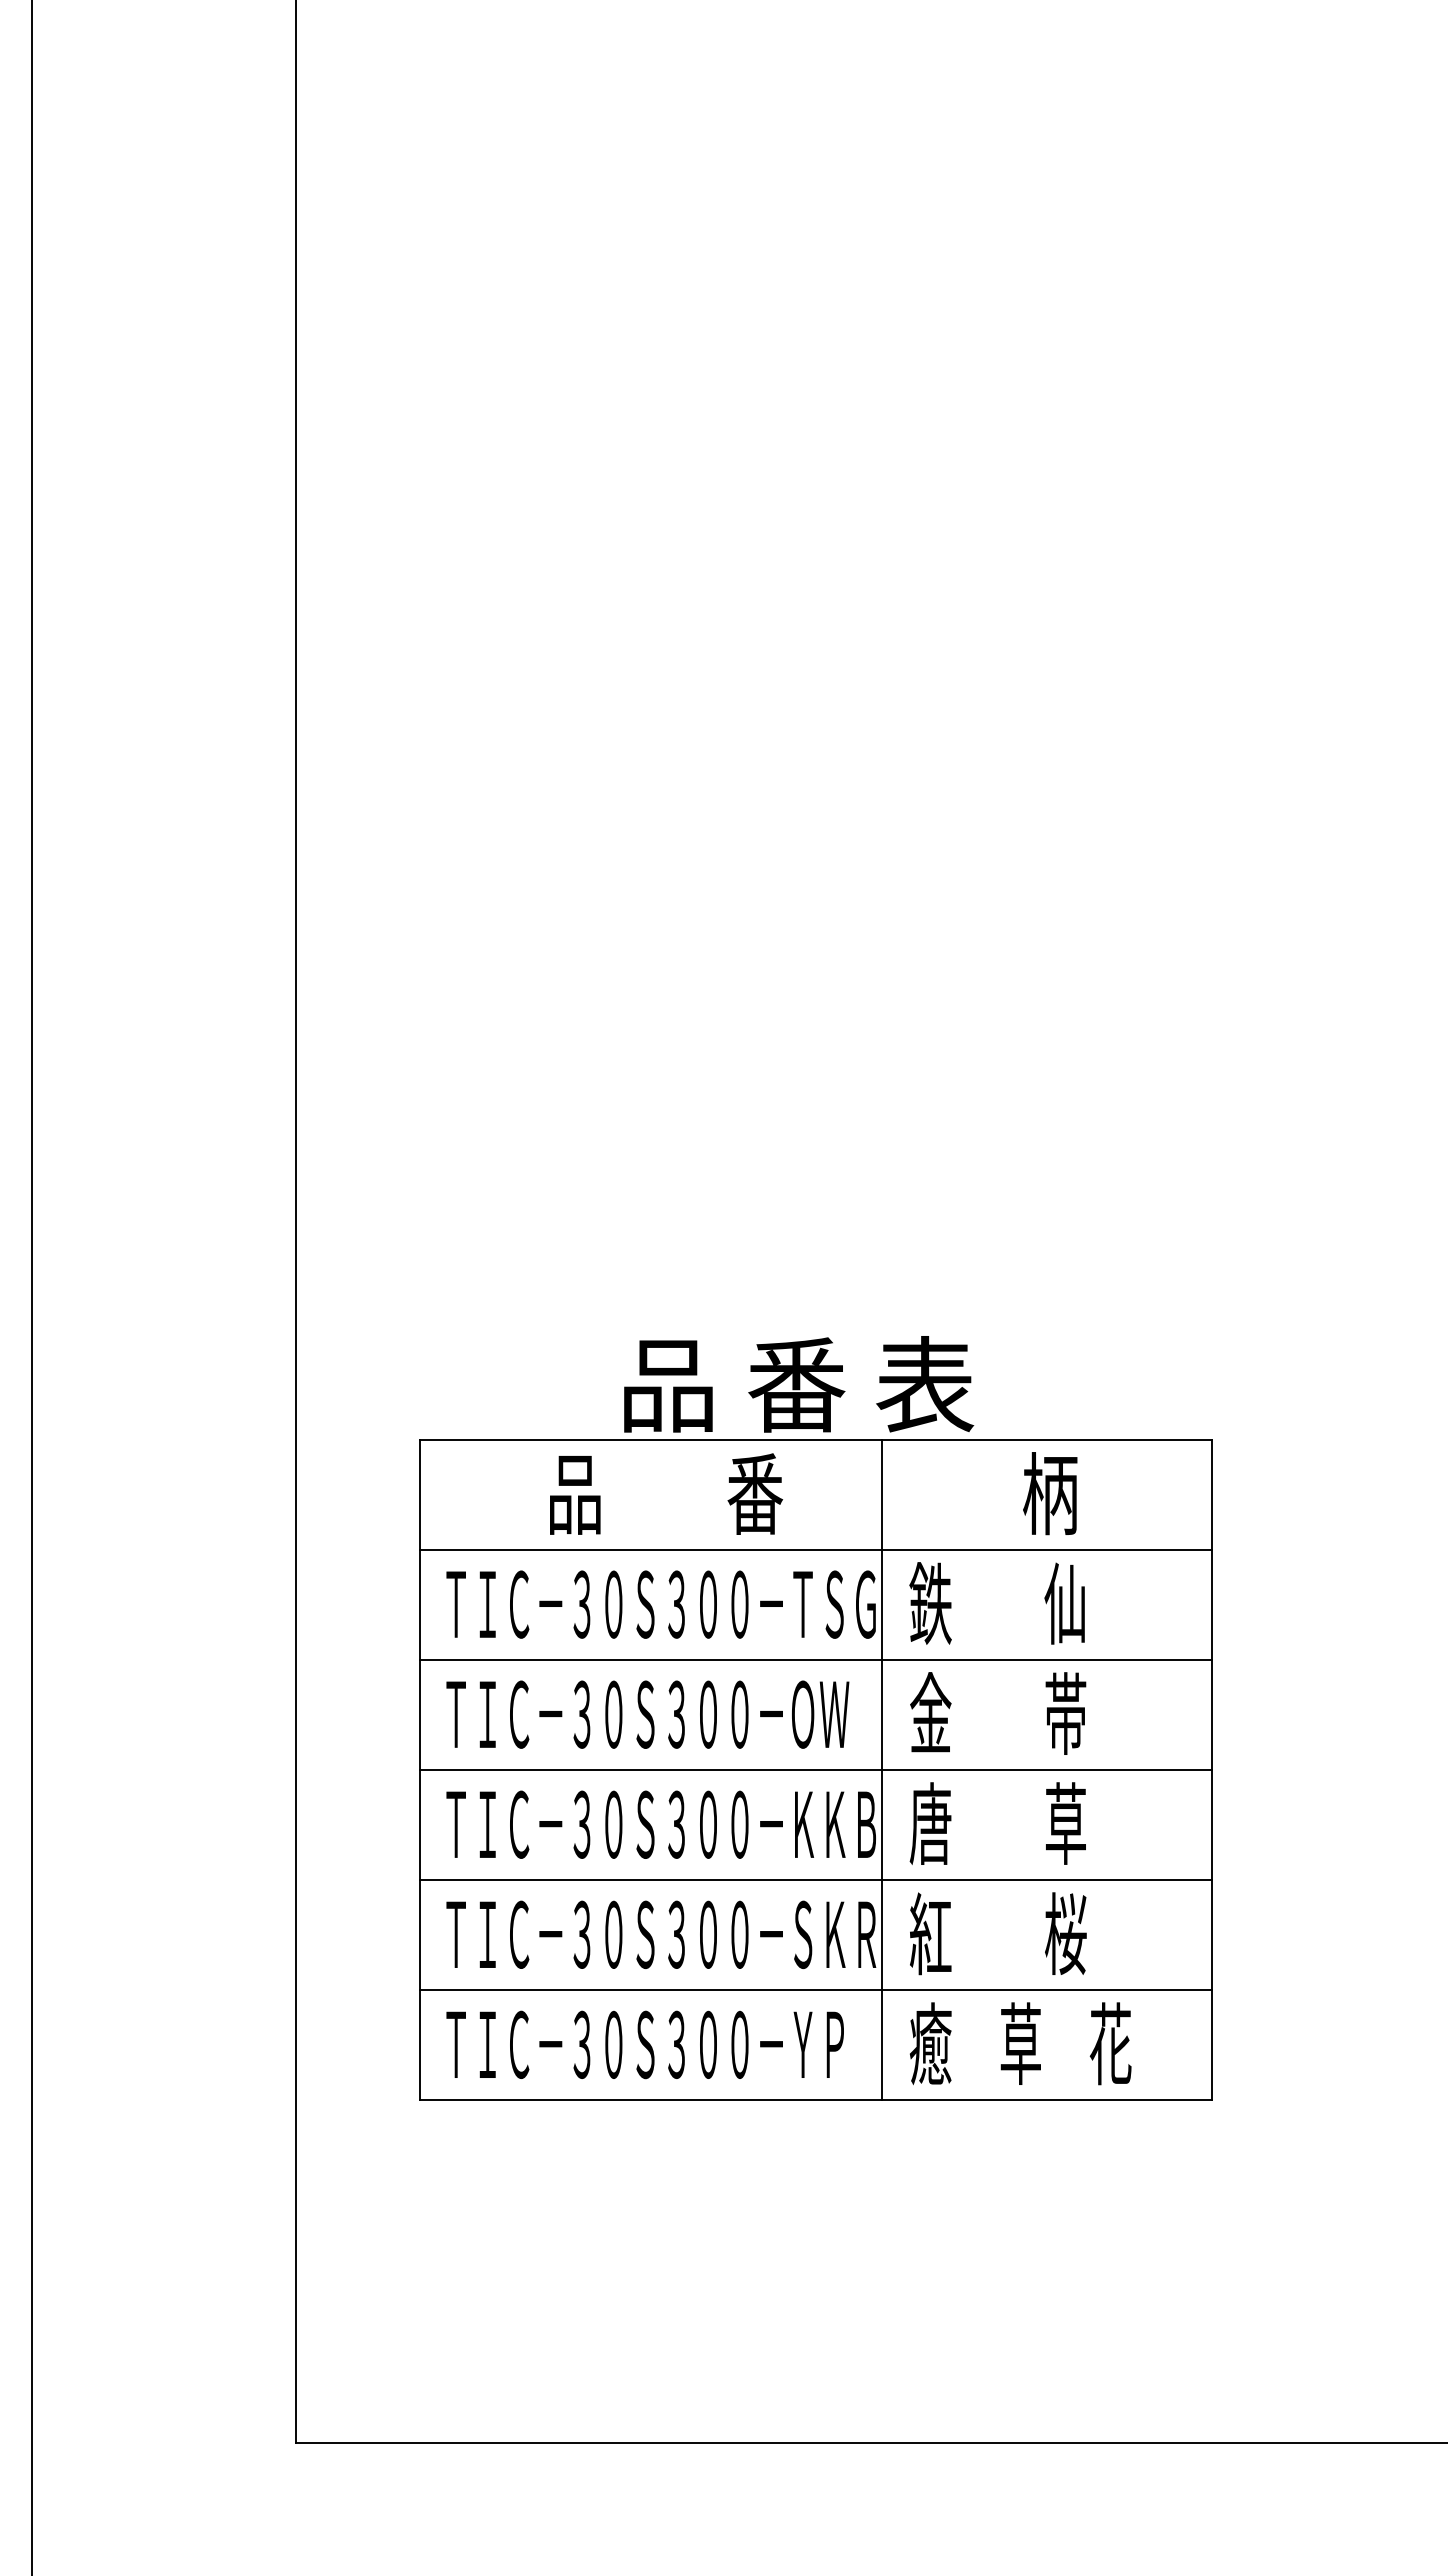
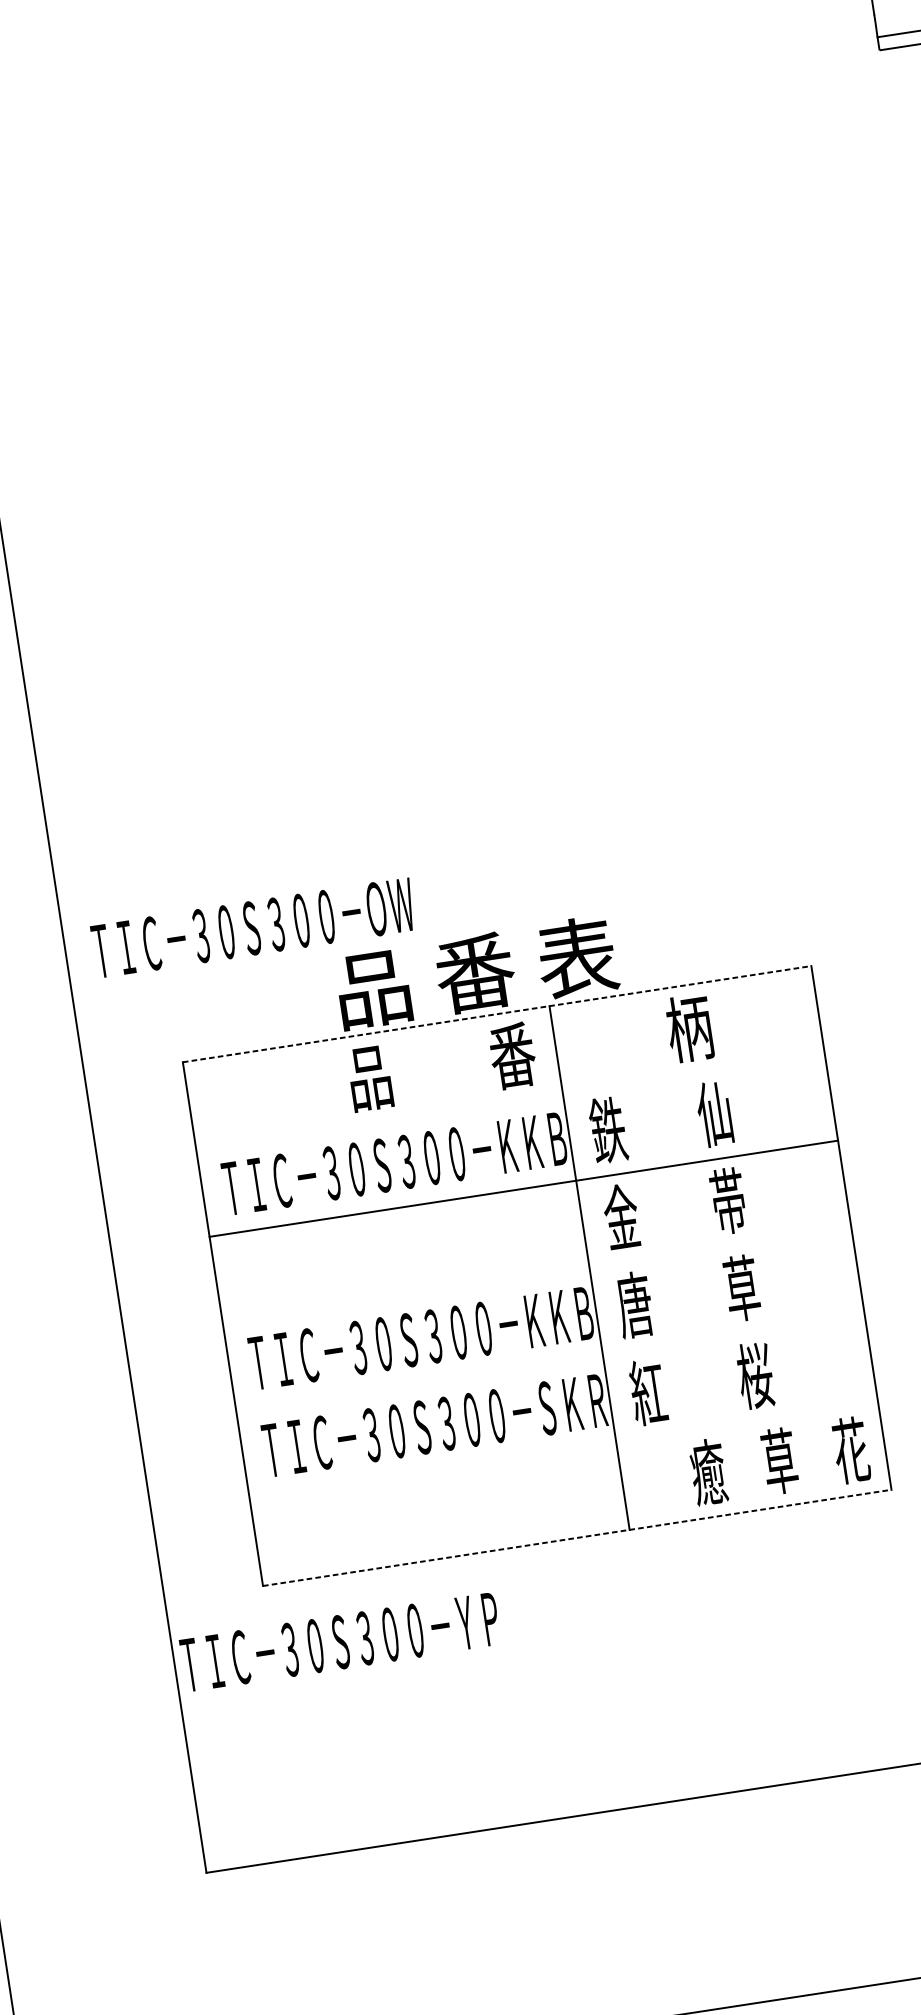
line: (816, 1439) -> (497, 1013), solid -> dashed
text: (666, 1493) -> (442, 1066), moved
line: (815, 1549) -> (510, 1101), removed
text: (834, 1604) -> (531, 1142), ＴＩＣ－３０Ｓ３００－ＴＳＧ -> ＴＩＣ－３０Ｓ３００－ＫＫＢ
text: (647, 1714) -> (253, 928), moved
line: (815, 1769) -> (536, 1275), removed
line: (815, 1879) -> (550, 1363), removed
line: (815, 1989) -> (563, 1450), removed
text: (1020, 2043) -> (779, 1461), moved
text: (644, 2044) -> (339, 1641), moved
line: (816, 2100) -> (577, 1538), solid -> dashed

